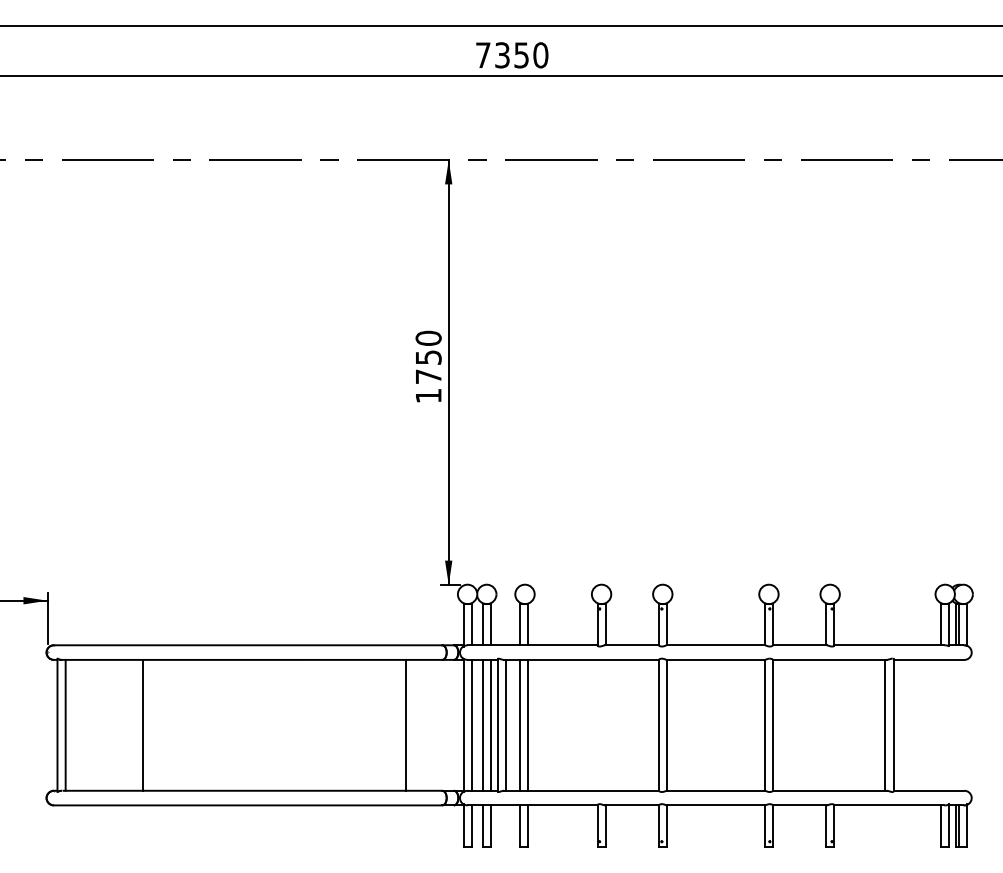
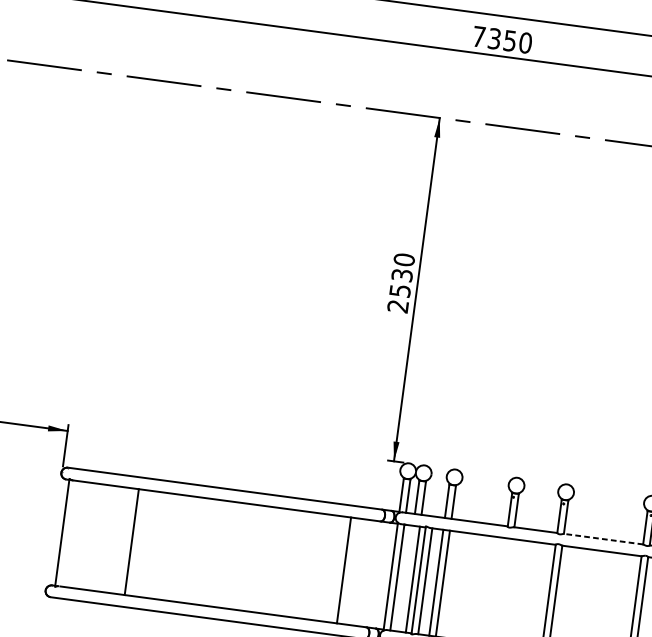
text: (428, 376) -> (400, 290), 1750 -> 2530
line: (715, 645) -> (603, 539), solid -> dashed
line: (65, 724) -> (68, 533), removed
line: (482, 724) -> (406, 578), removed

